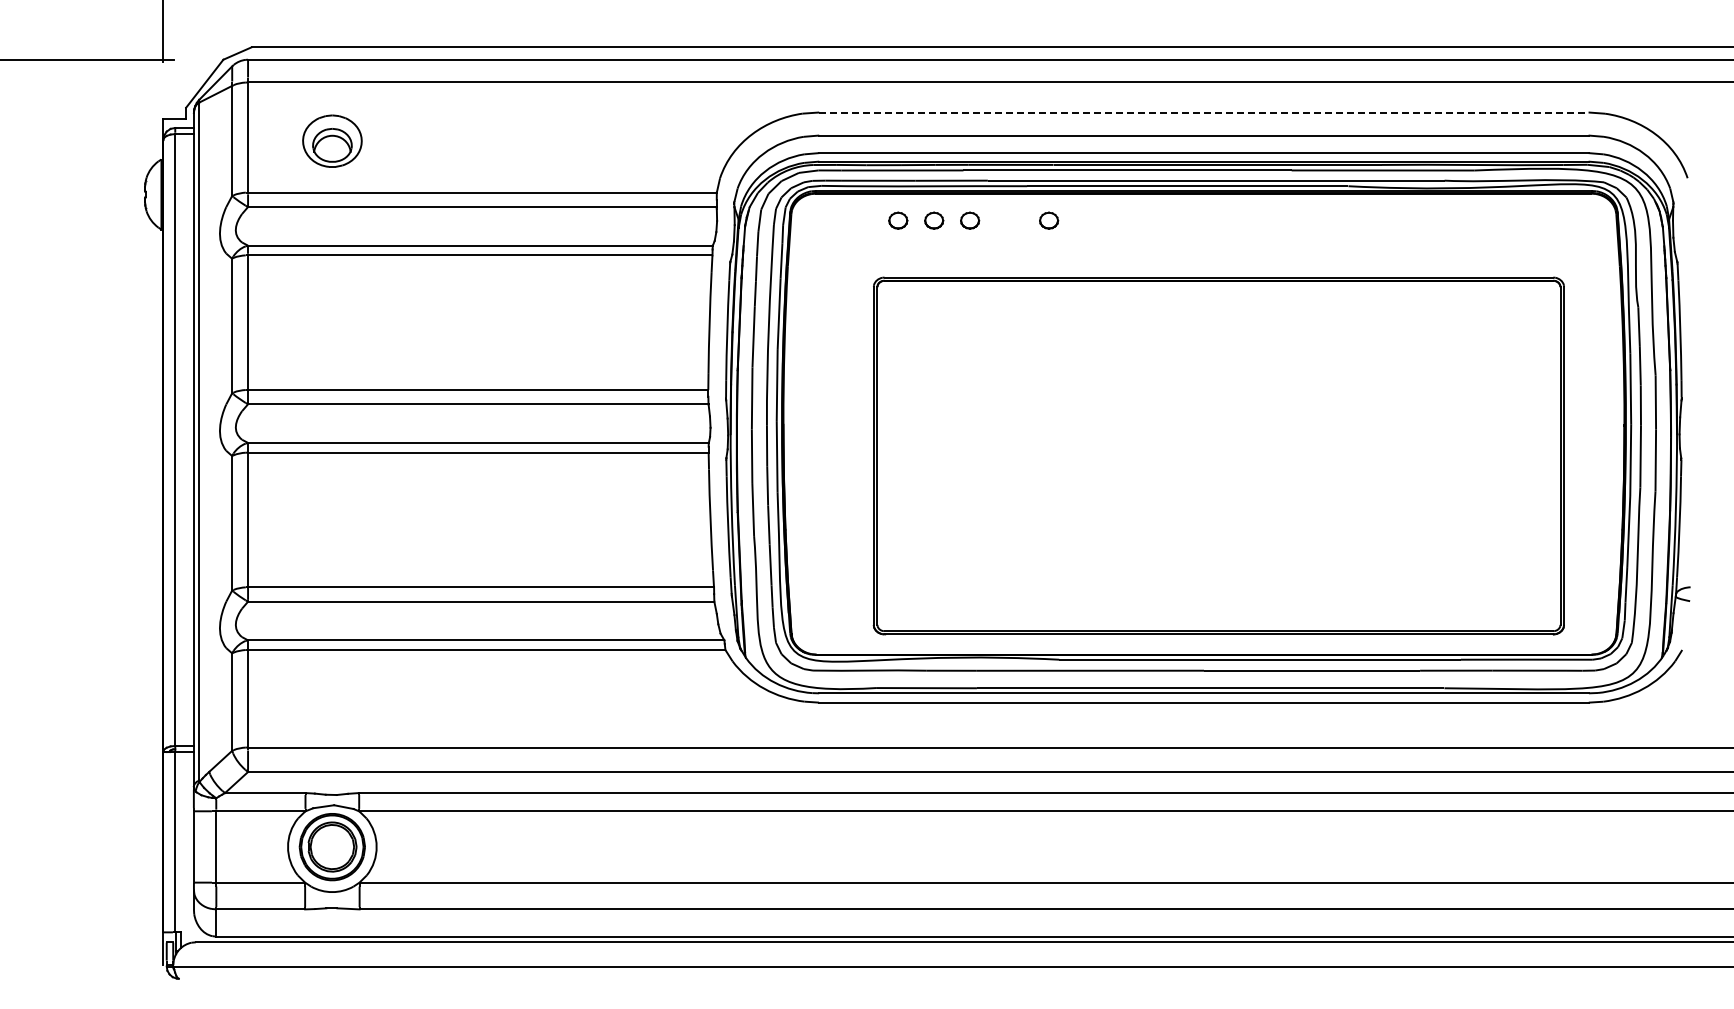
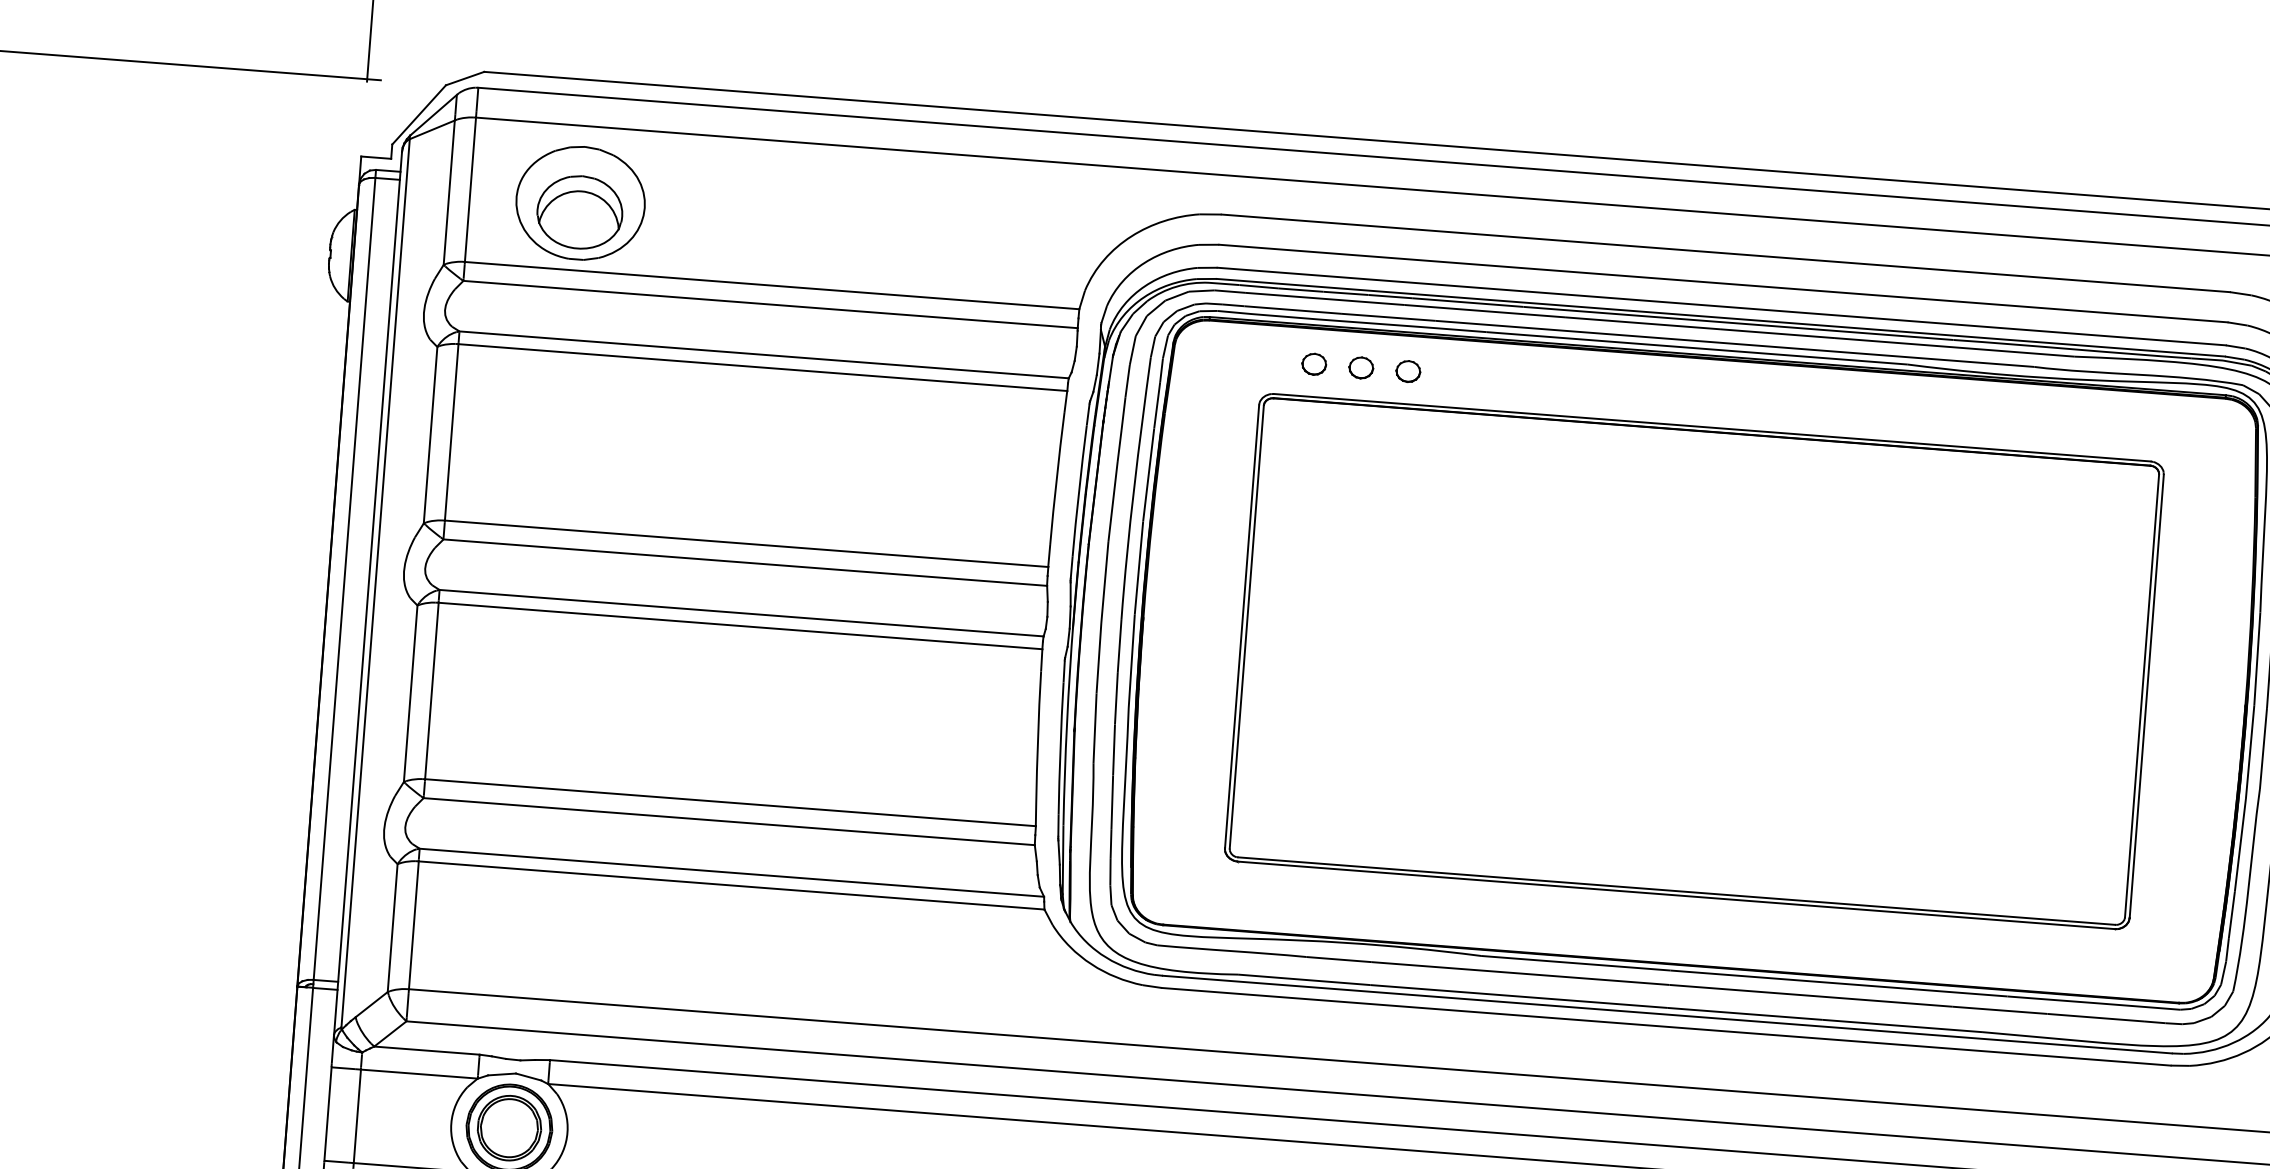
line: (1203, 112) -> (1725, 253), dashed -> solid
part: (332, 140) -> (580, 202), size x1.67
part: (1049, 220) -> (1512, 379), removed
part: (1218, 455) -> (1693, 660), moved

